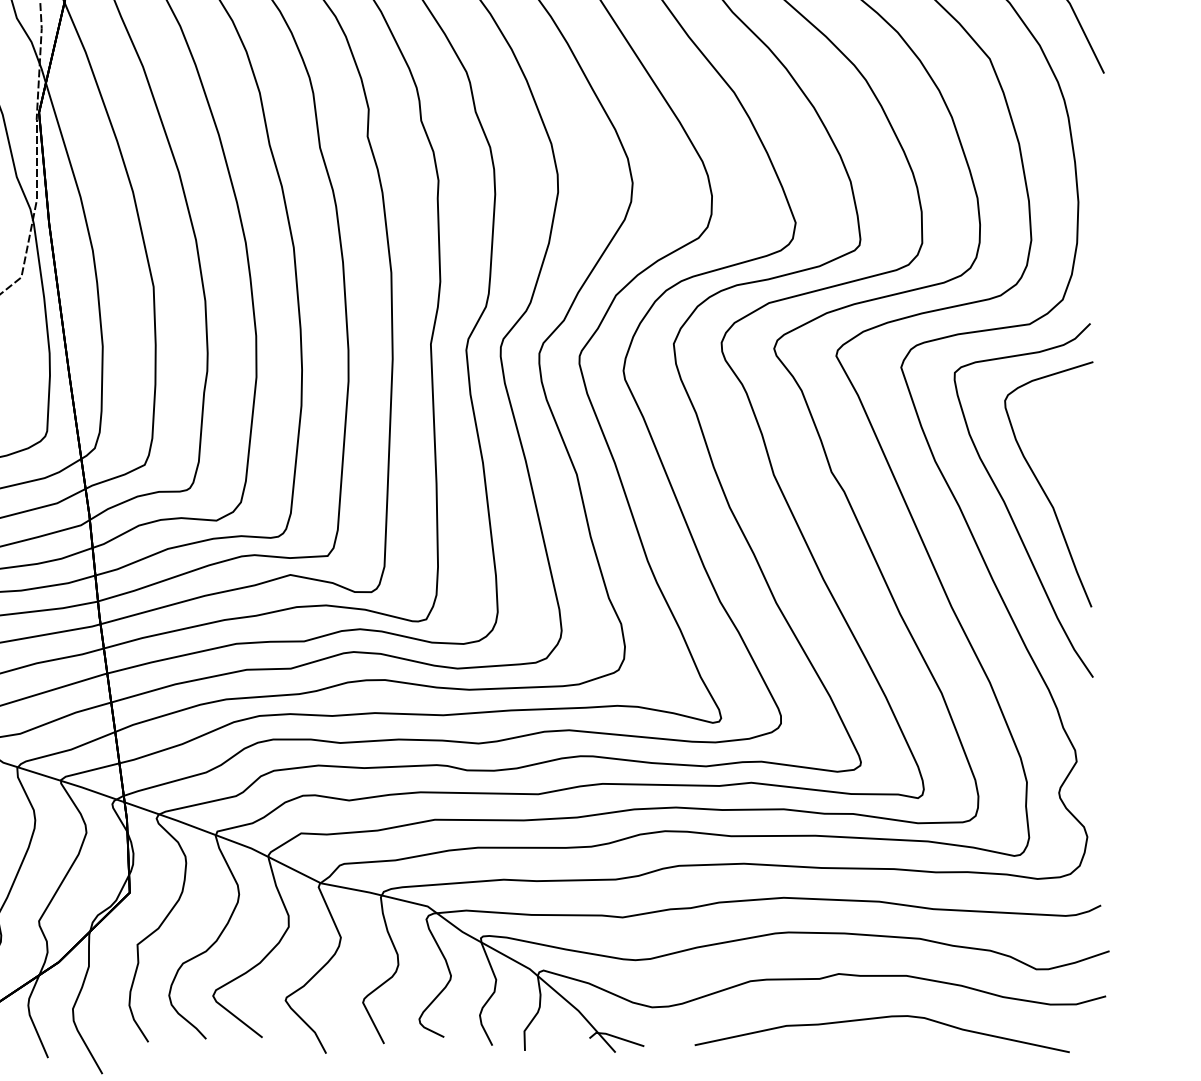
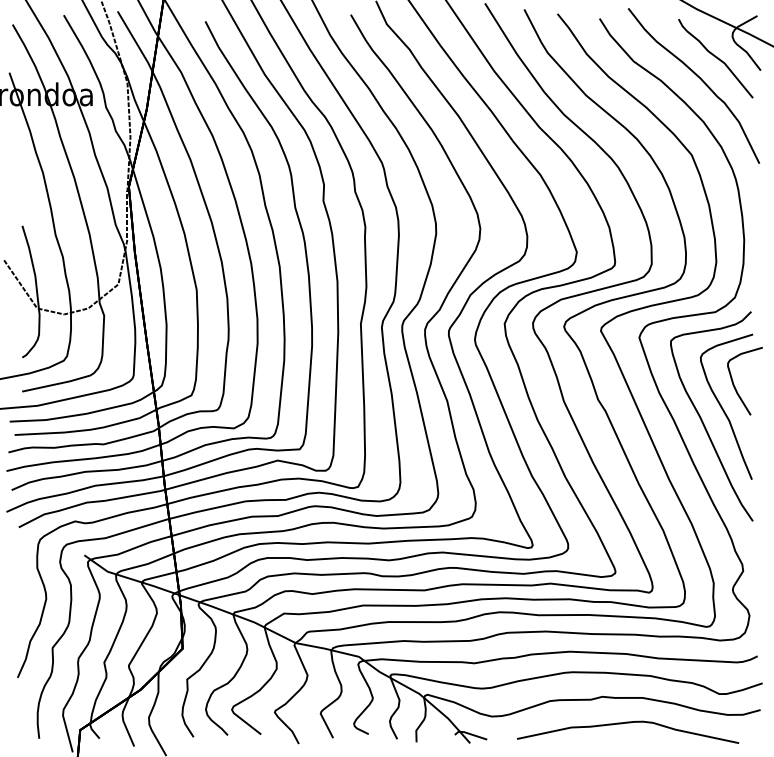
curve: (1061, 446) -> (734, 384), added

